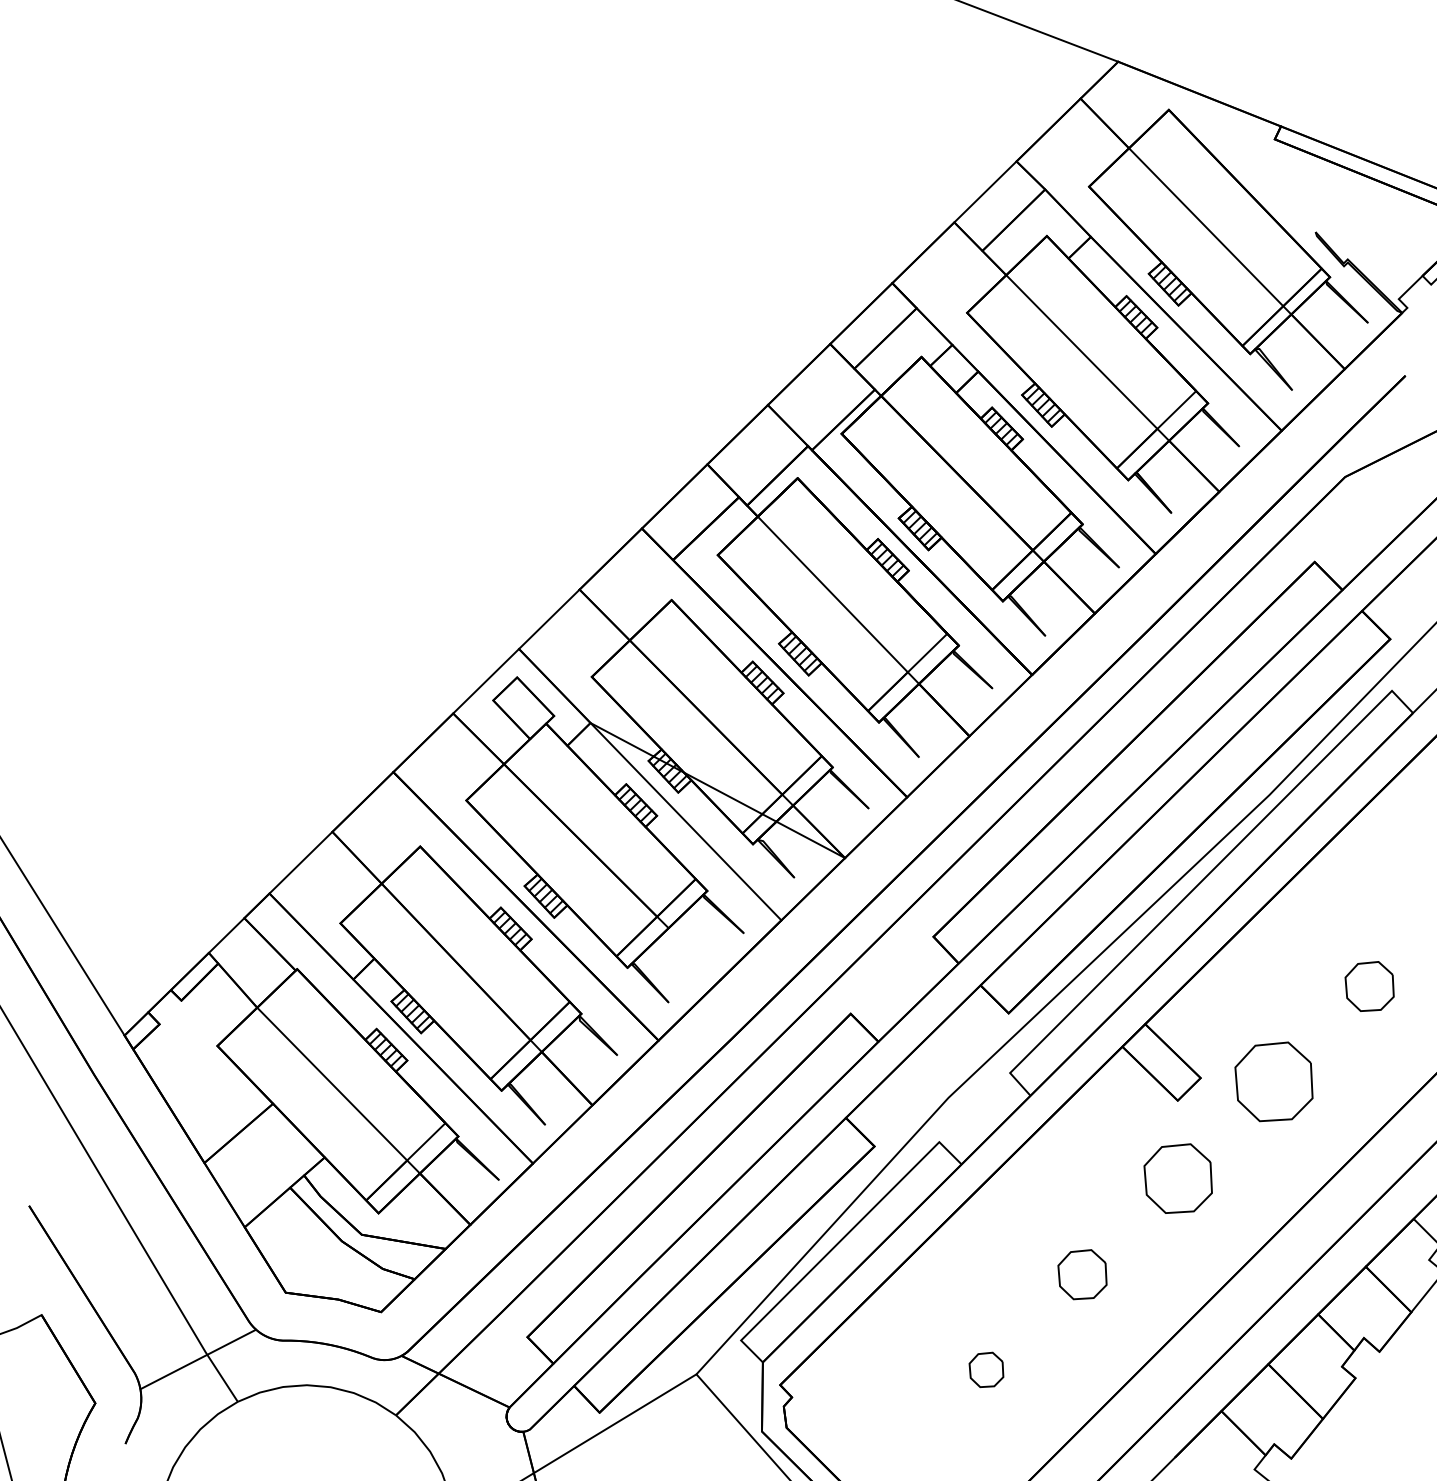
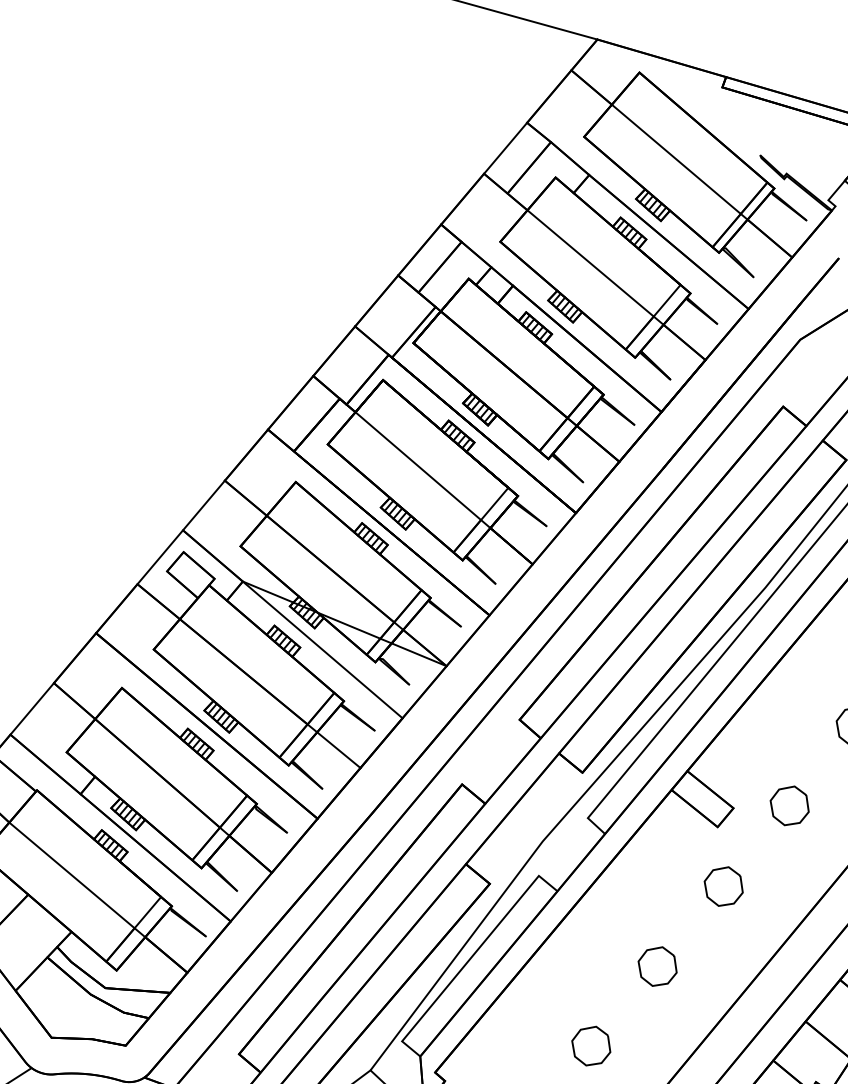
line: (694, 953) -> (338, 749), added
part: (1273, 1081) -> (789, 805), size x0.62
part: (1178, 1178) -> (723, 886), size x0.71
part: (986, 1369) -> (591, 1045), size x1.43

